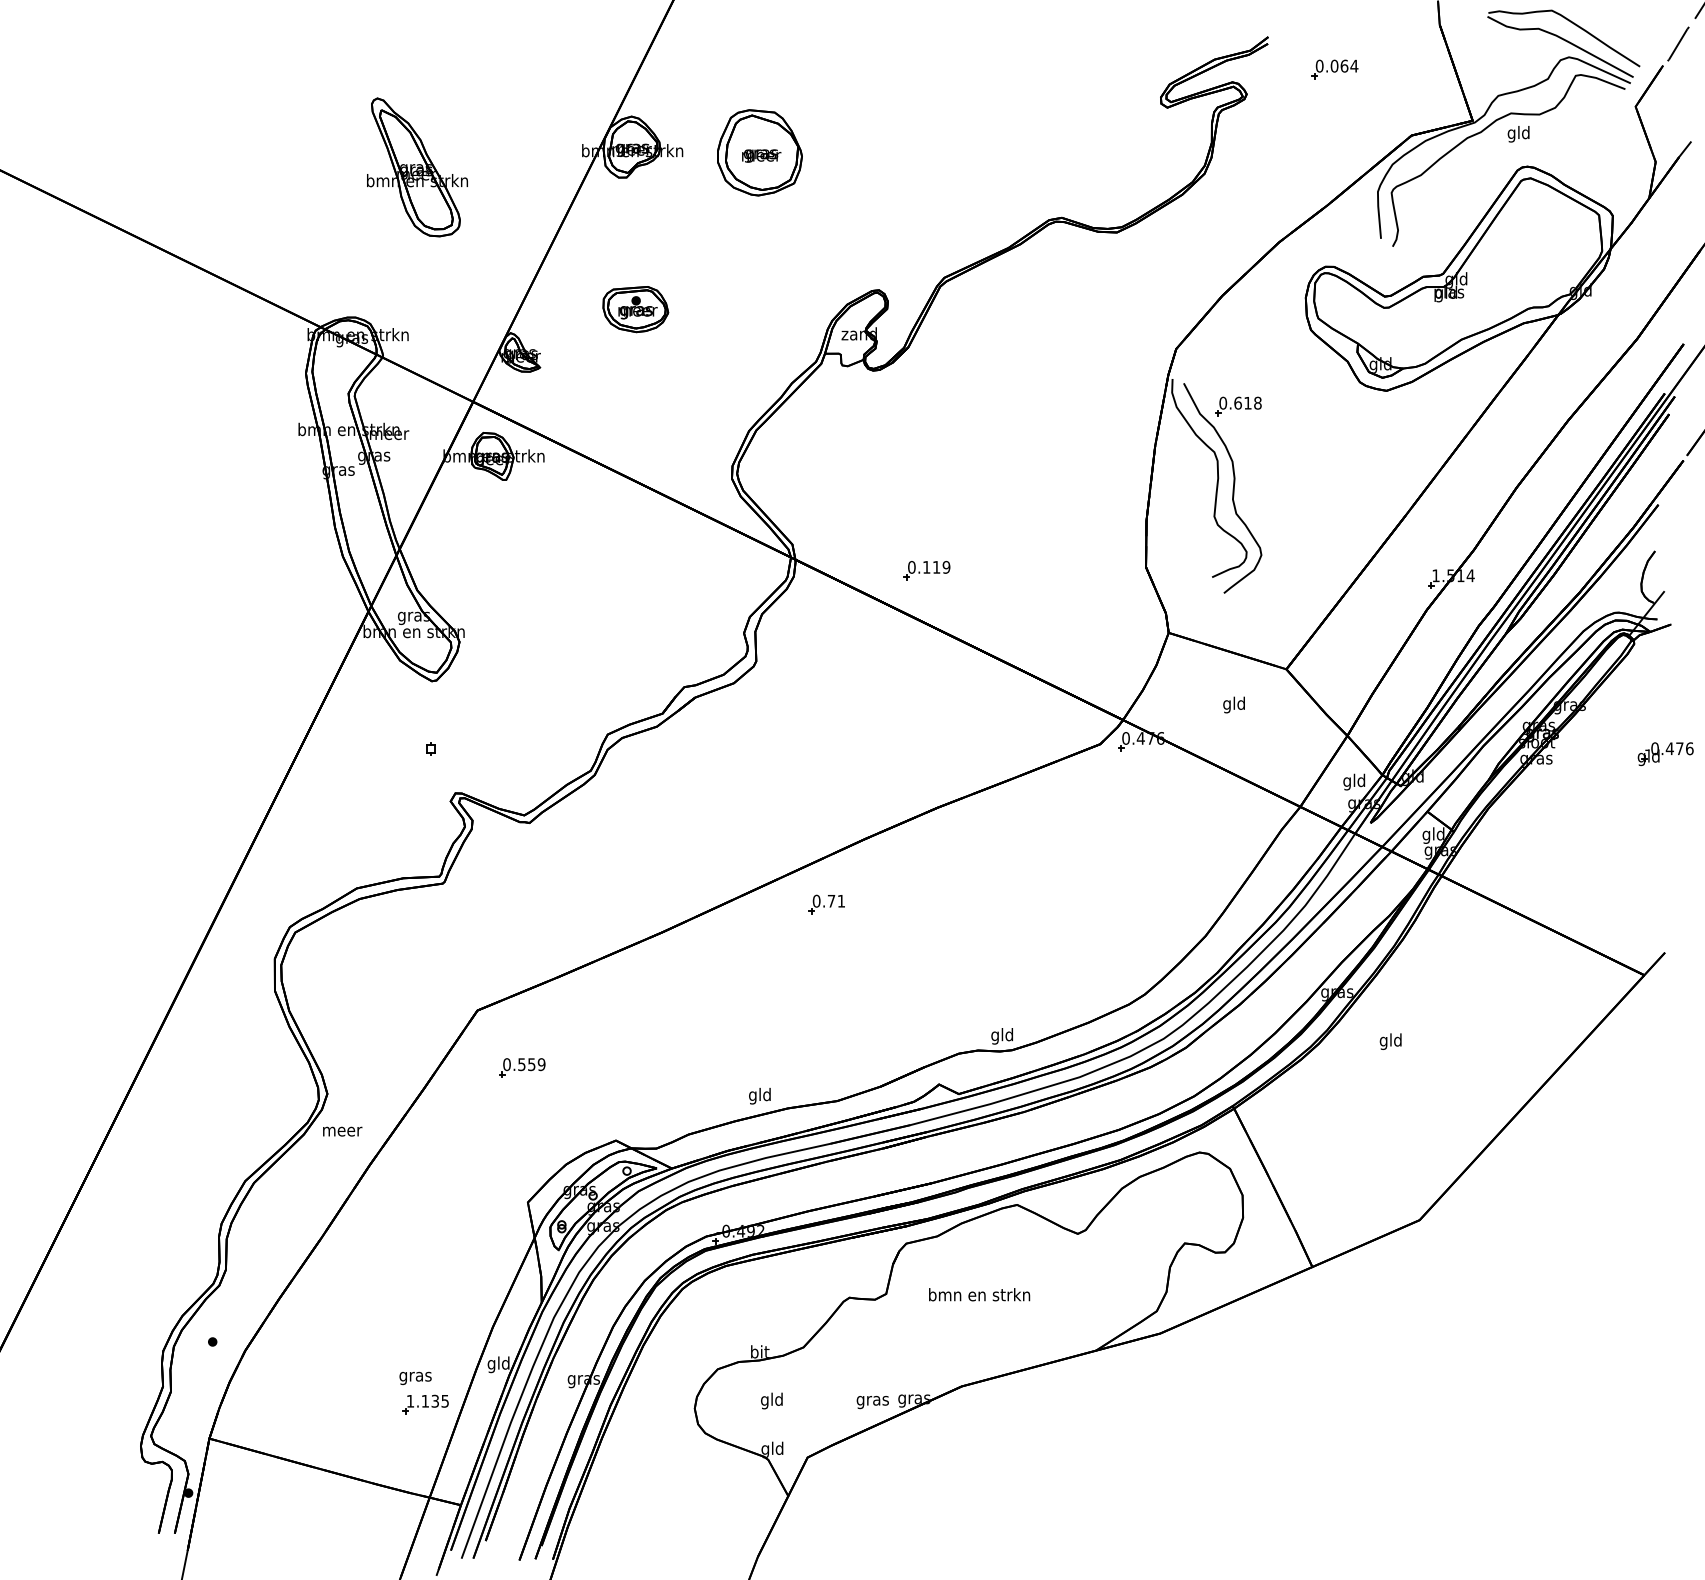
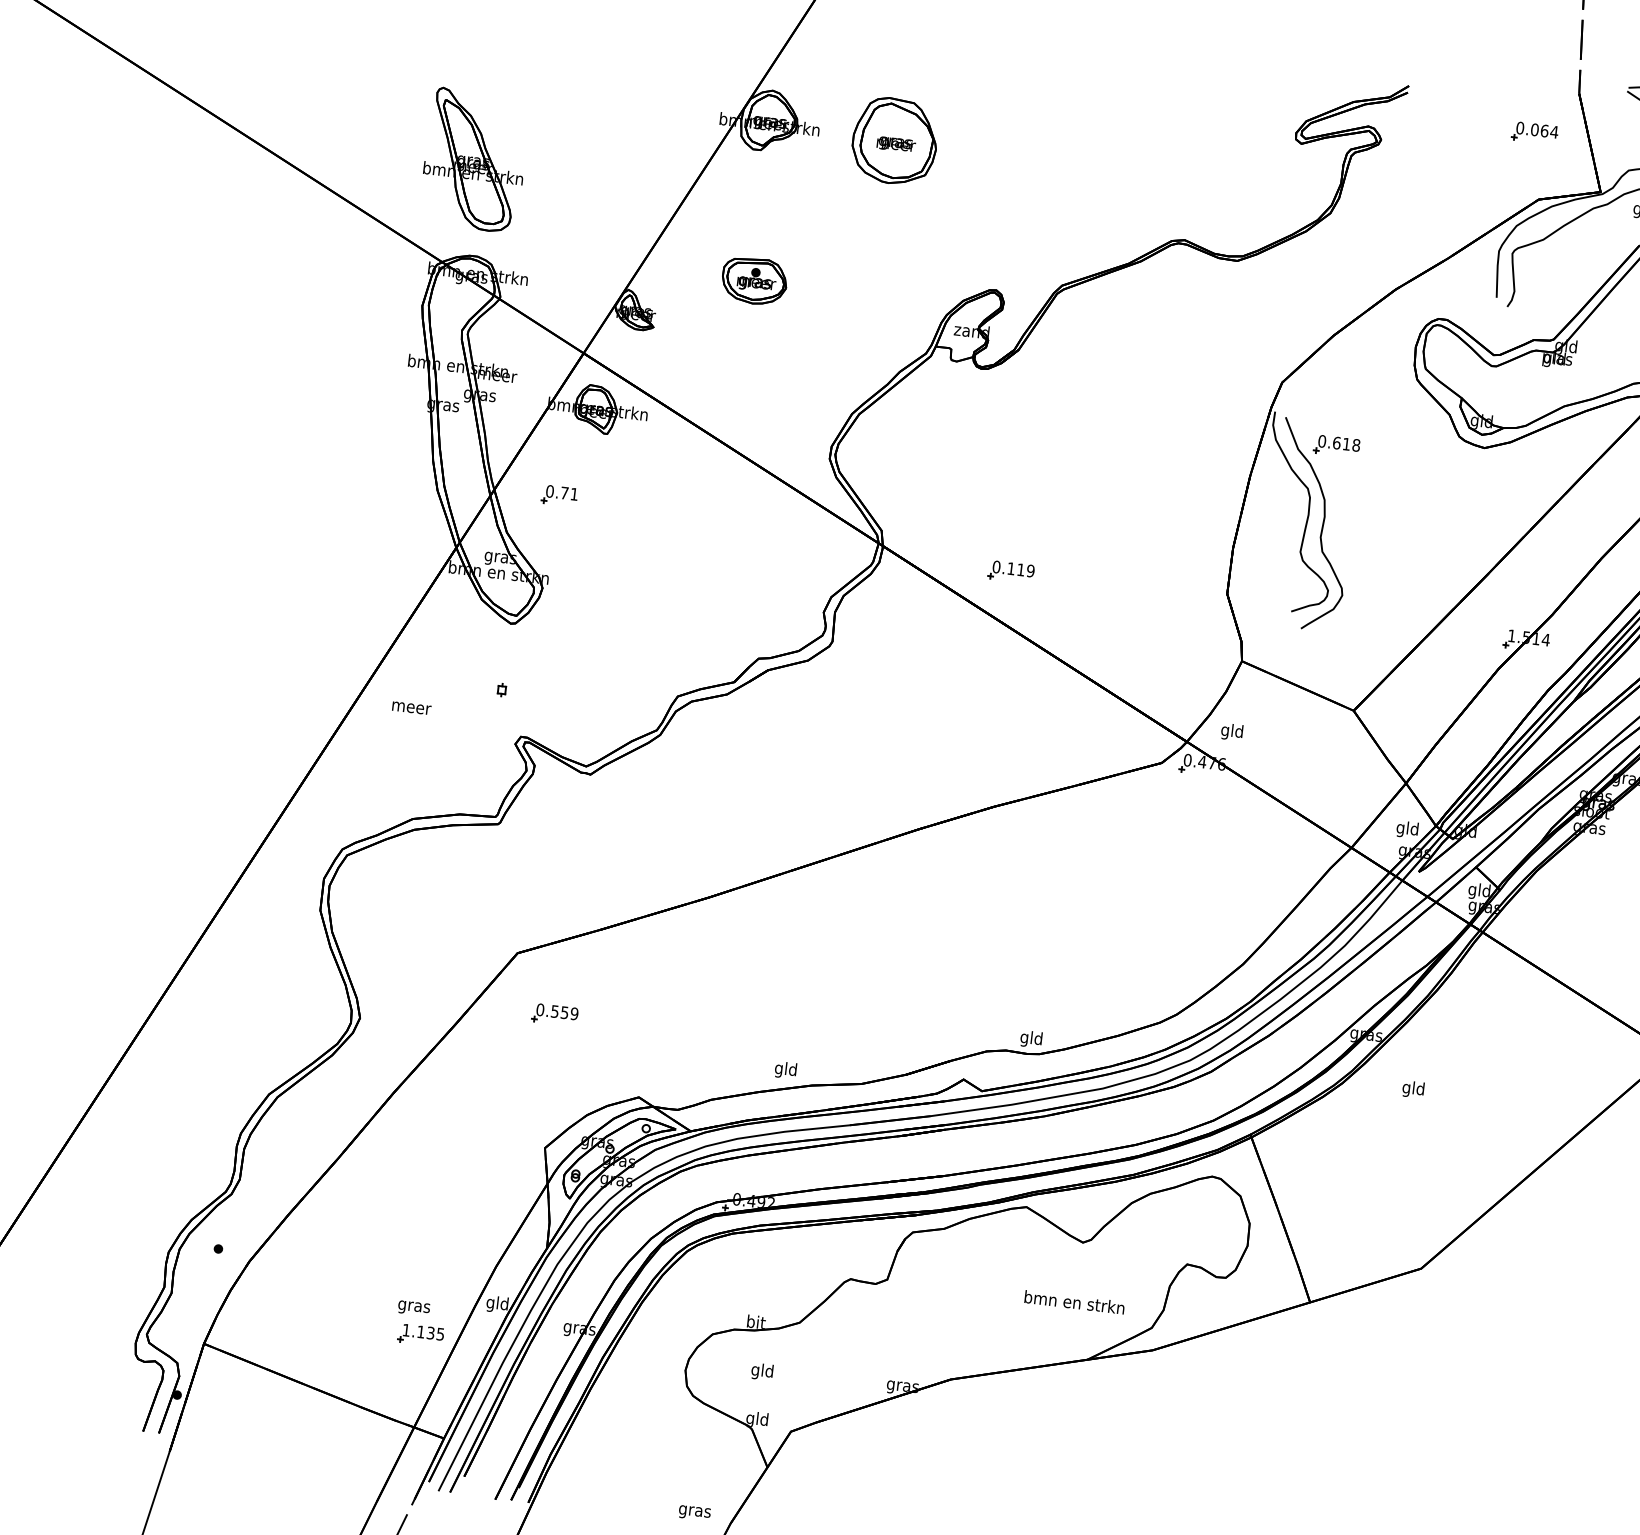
part: (1334, 69) -> (1534, 133), moved
part: (417, 167) -> (474, 160), moved
text: (1233, 704) -> (1231, 731), moved
part: (826, 904) -> (559, 495), moved
text: (342, 1131) -> (411, 708), moved
text: (979, 1294) -> (1074, 1302), moved
text: (872, 1402) -> (694, 1513), moved

